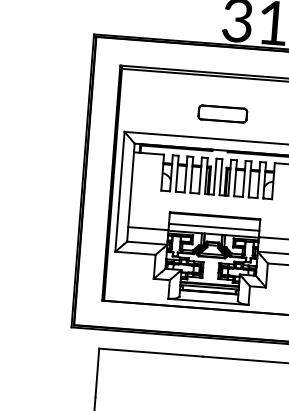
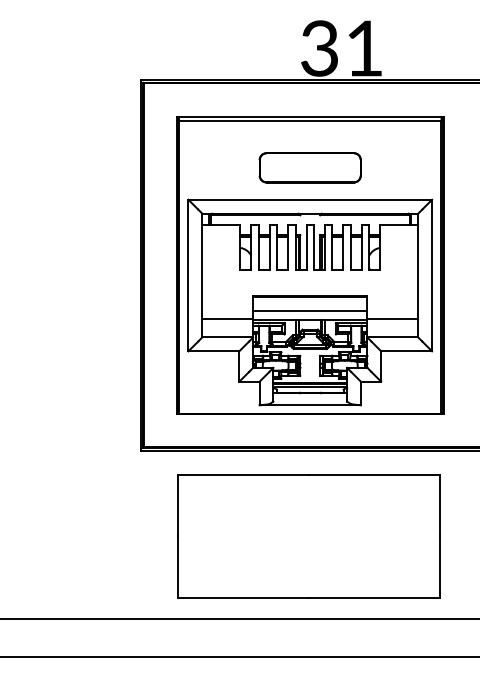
part: (222, 113) -> (309, 167), size x1.67

